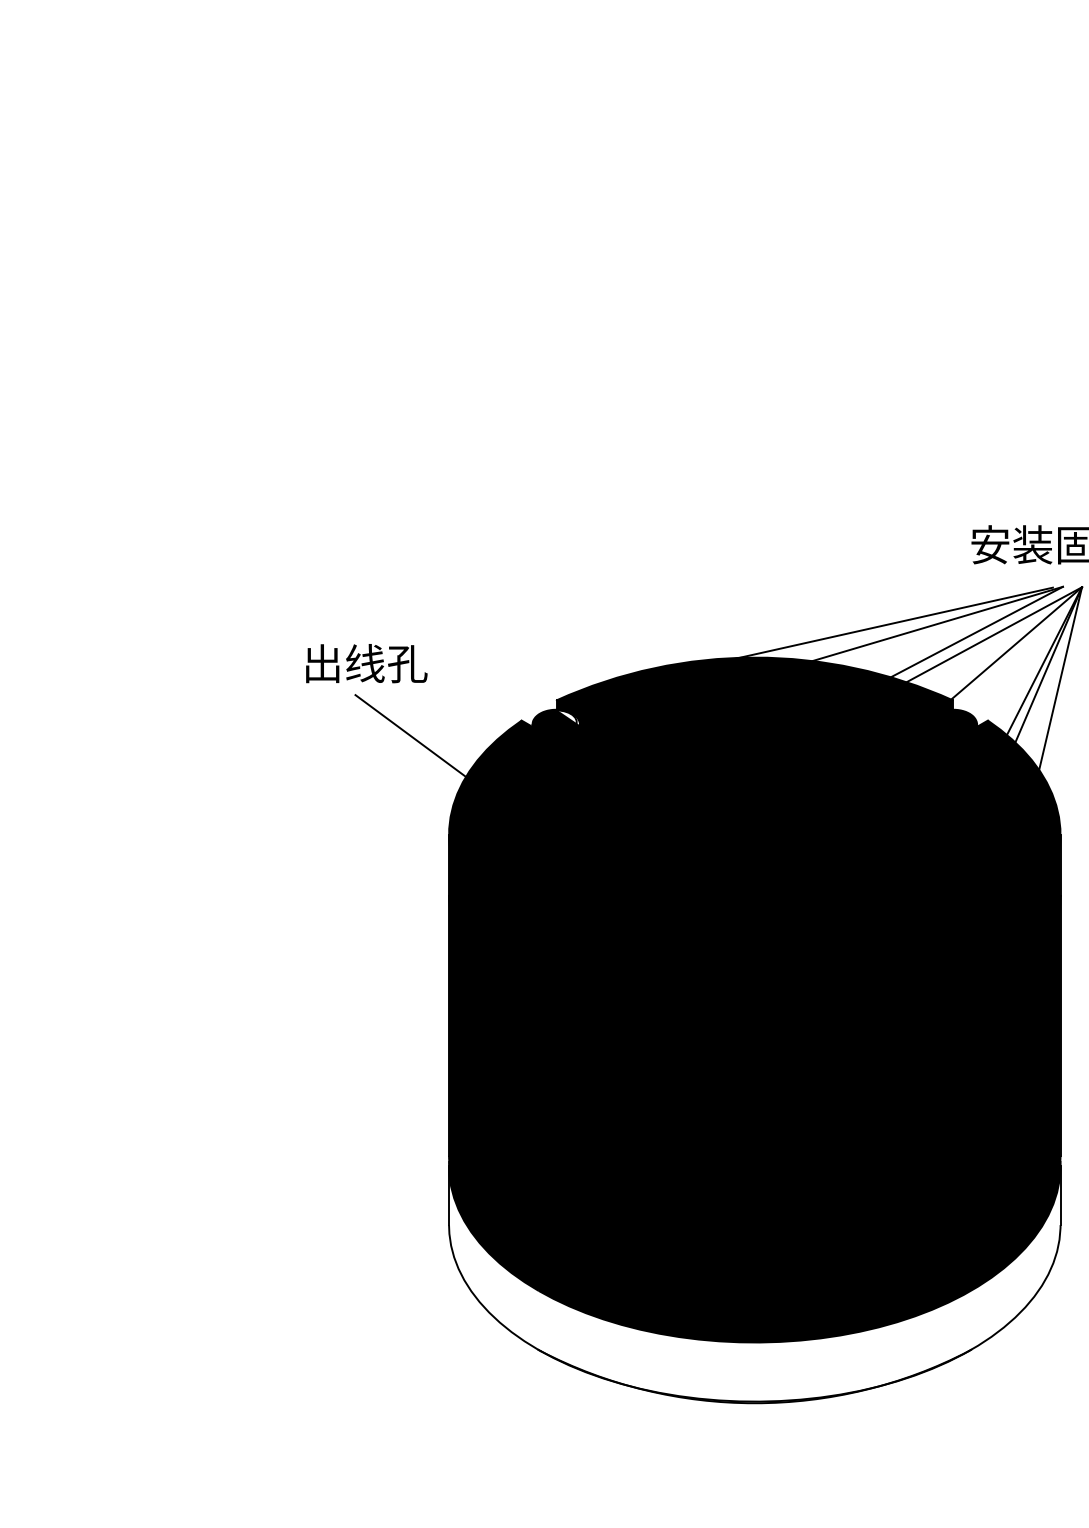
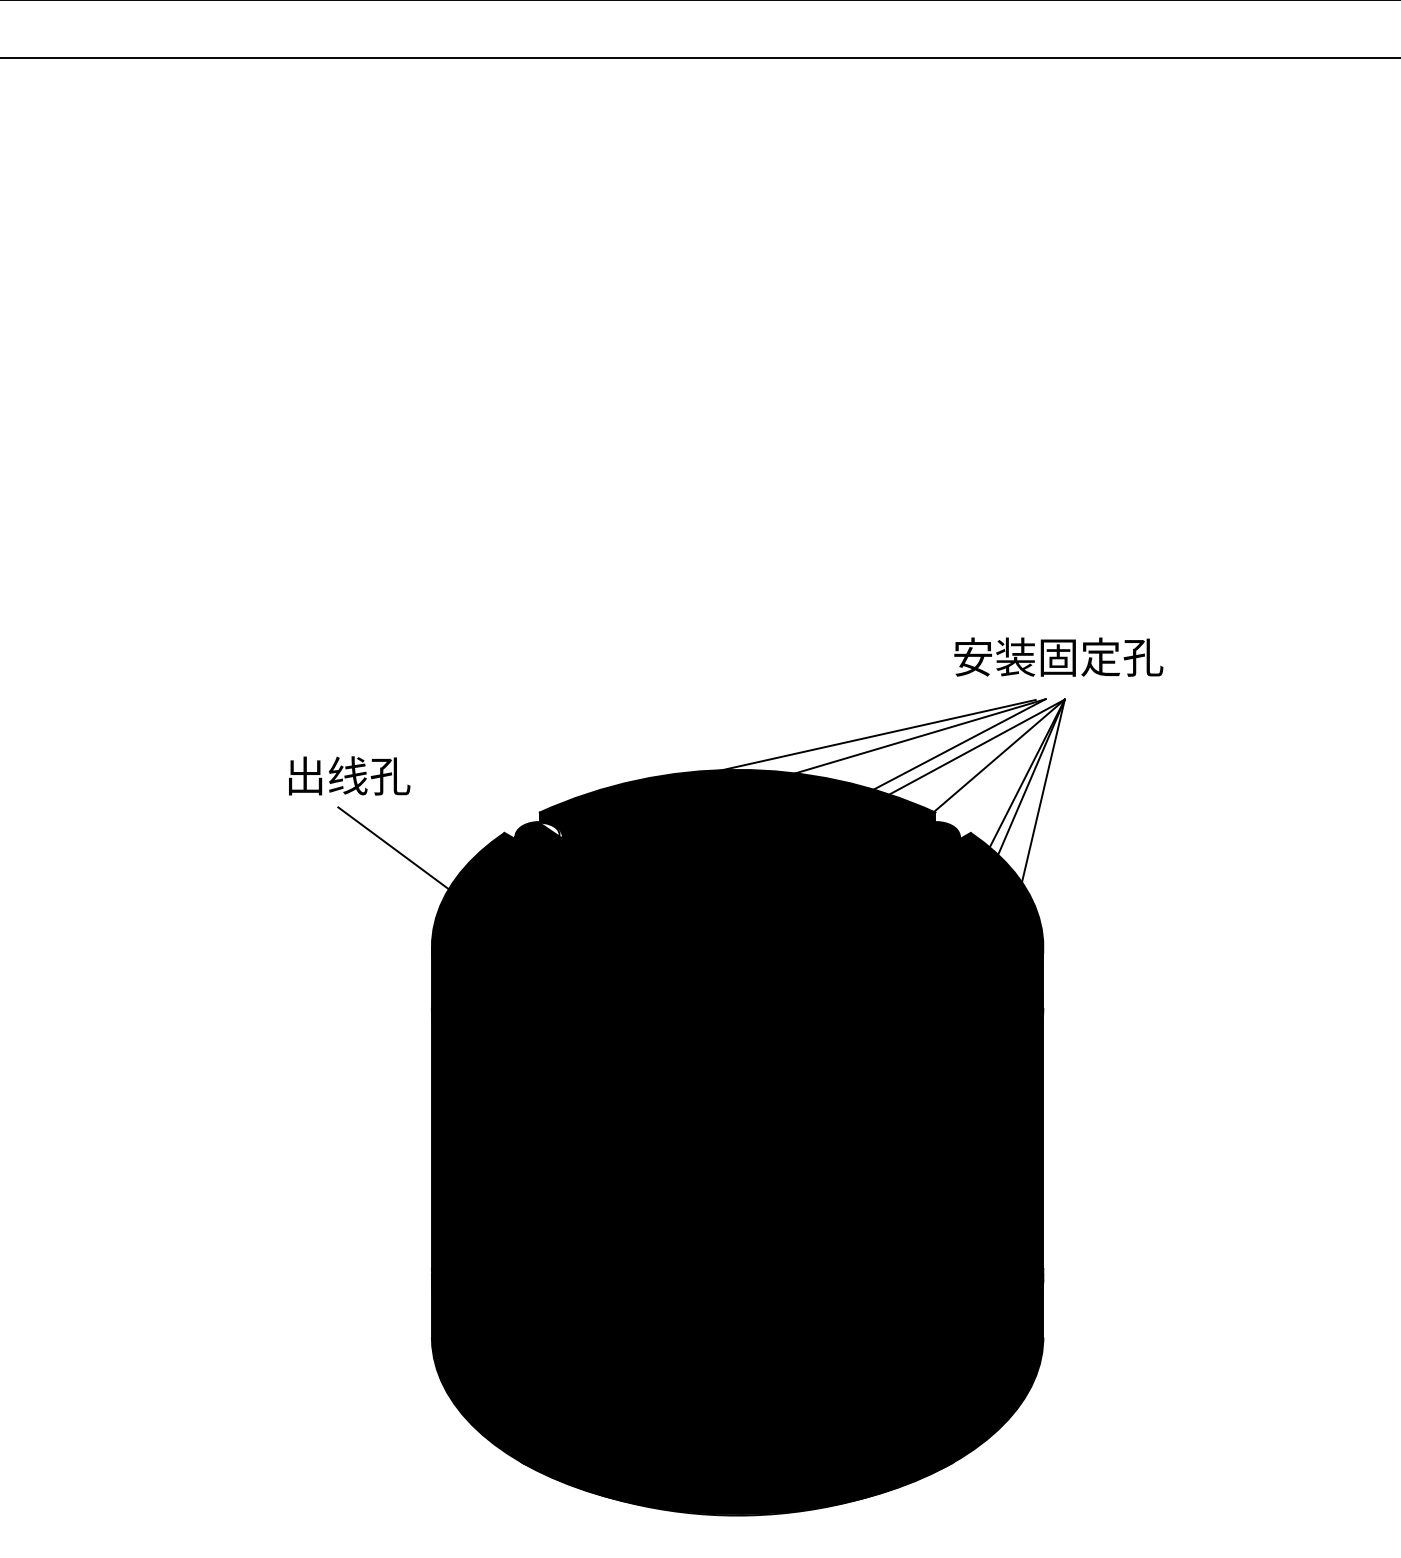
fill: (754, 1280) -> (737, 1392), added

